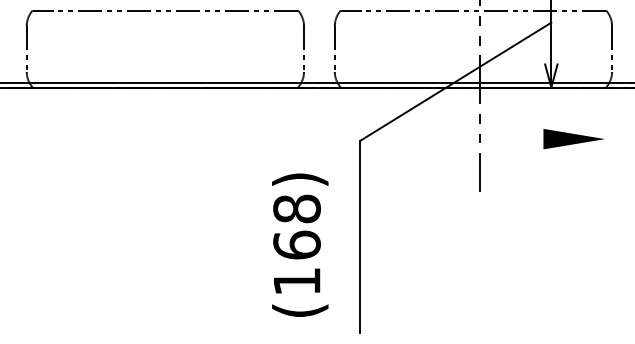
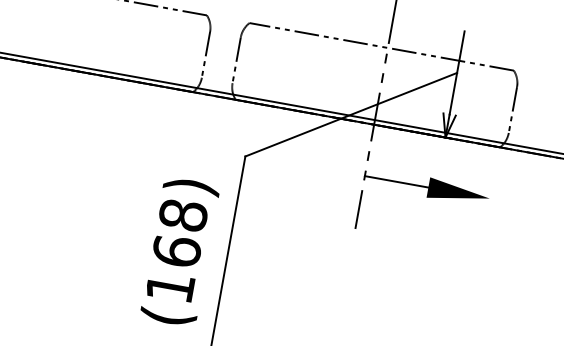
line: (511, 139) -> (396, 182), added
text: (300, 244) -> (180, 251), moved

